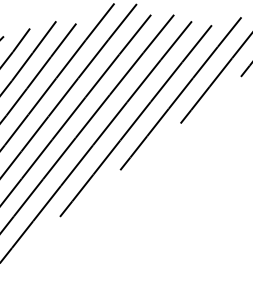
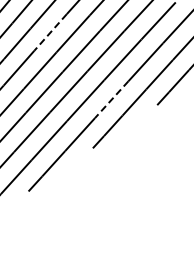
line: (70, 59) -> (50, 32), solid -> dashed
line: (135, 121) -> (111, 100), solid -> dashed

